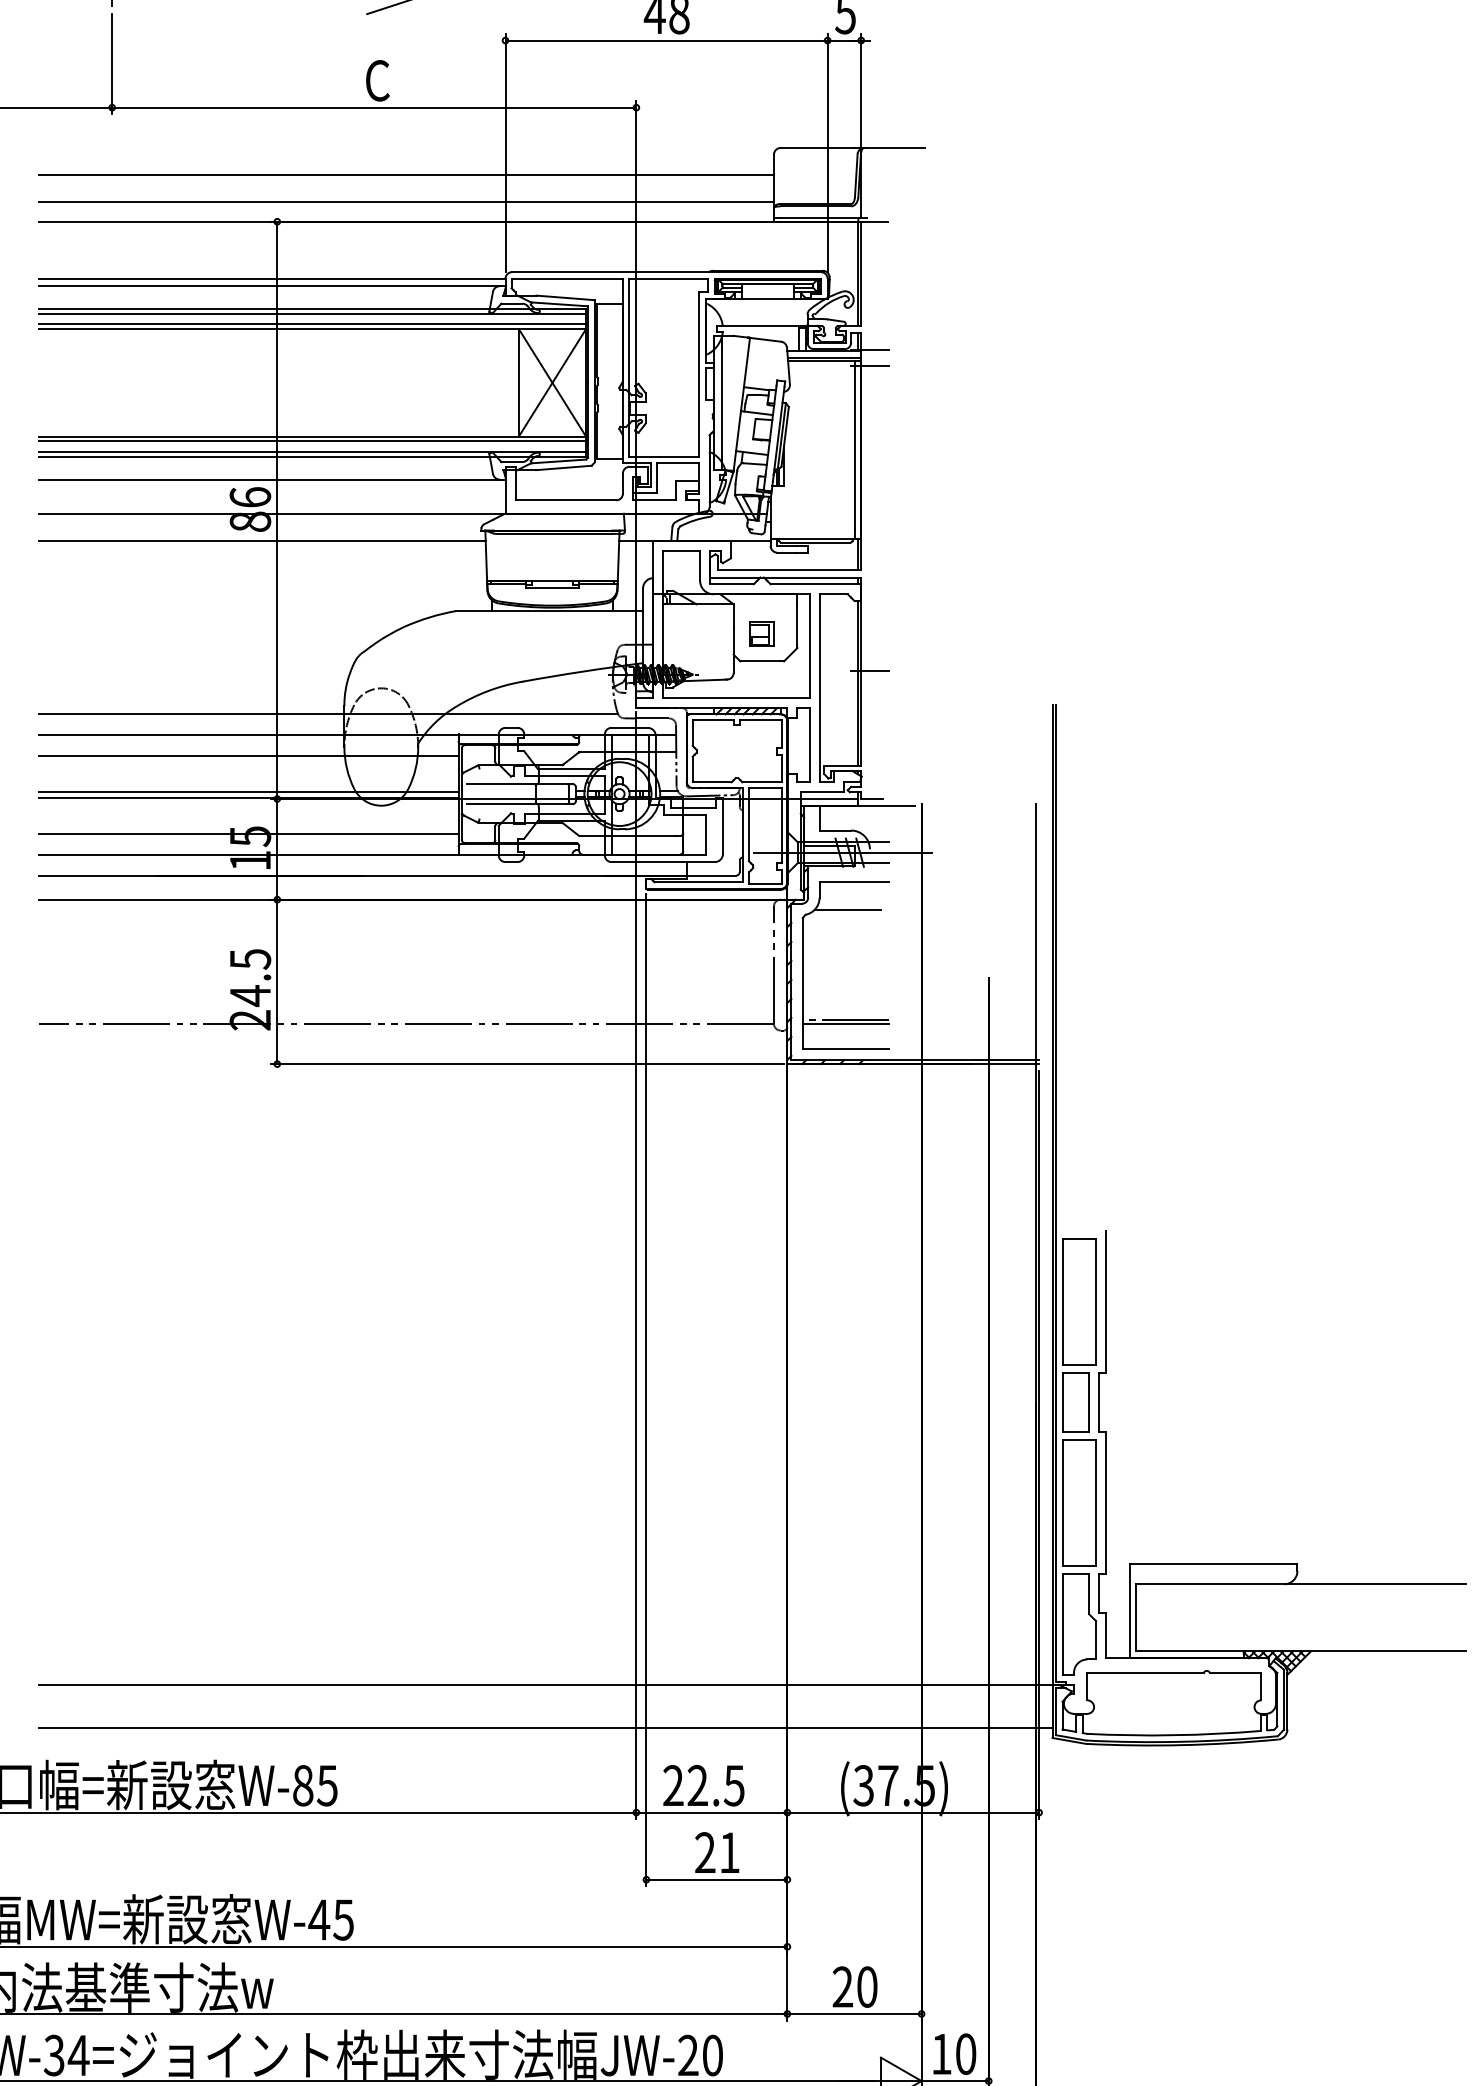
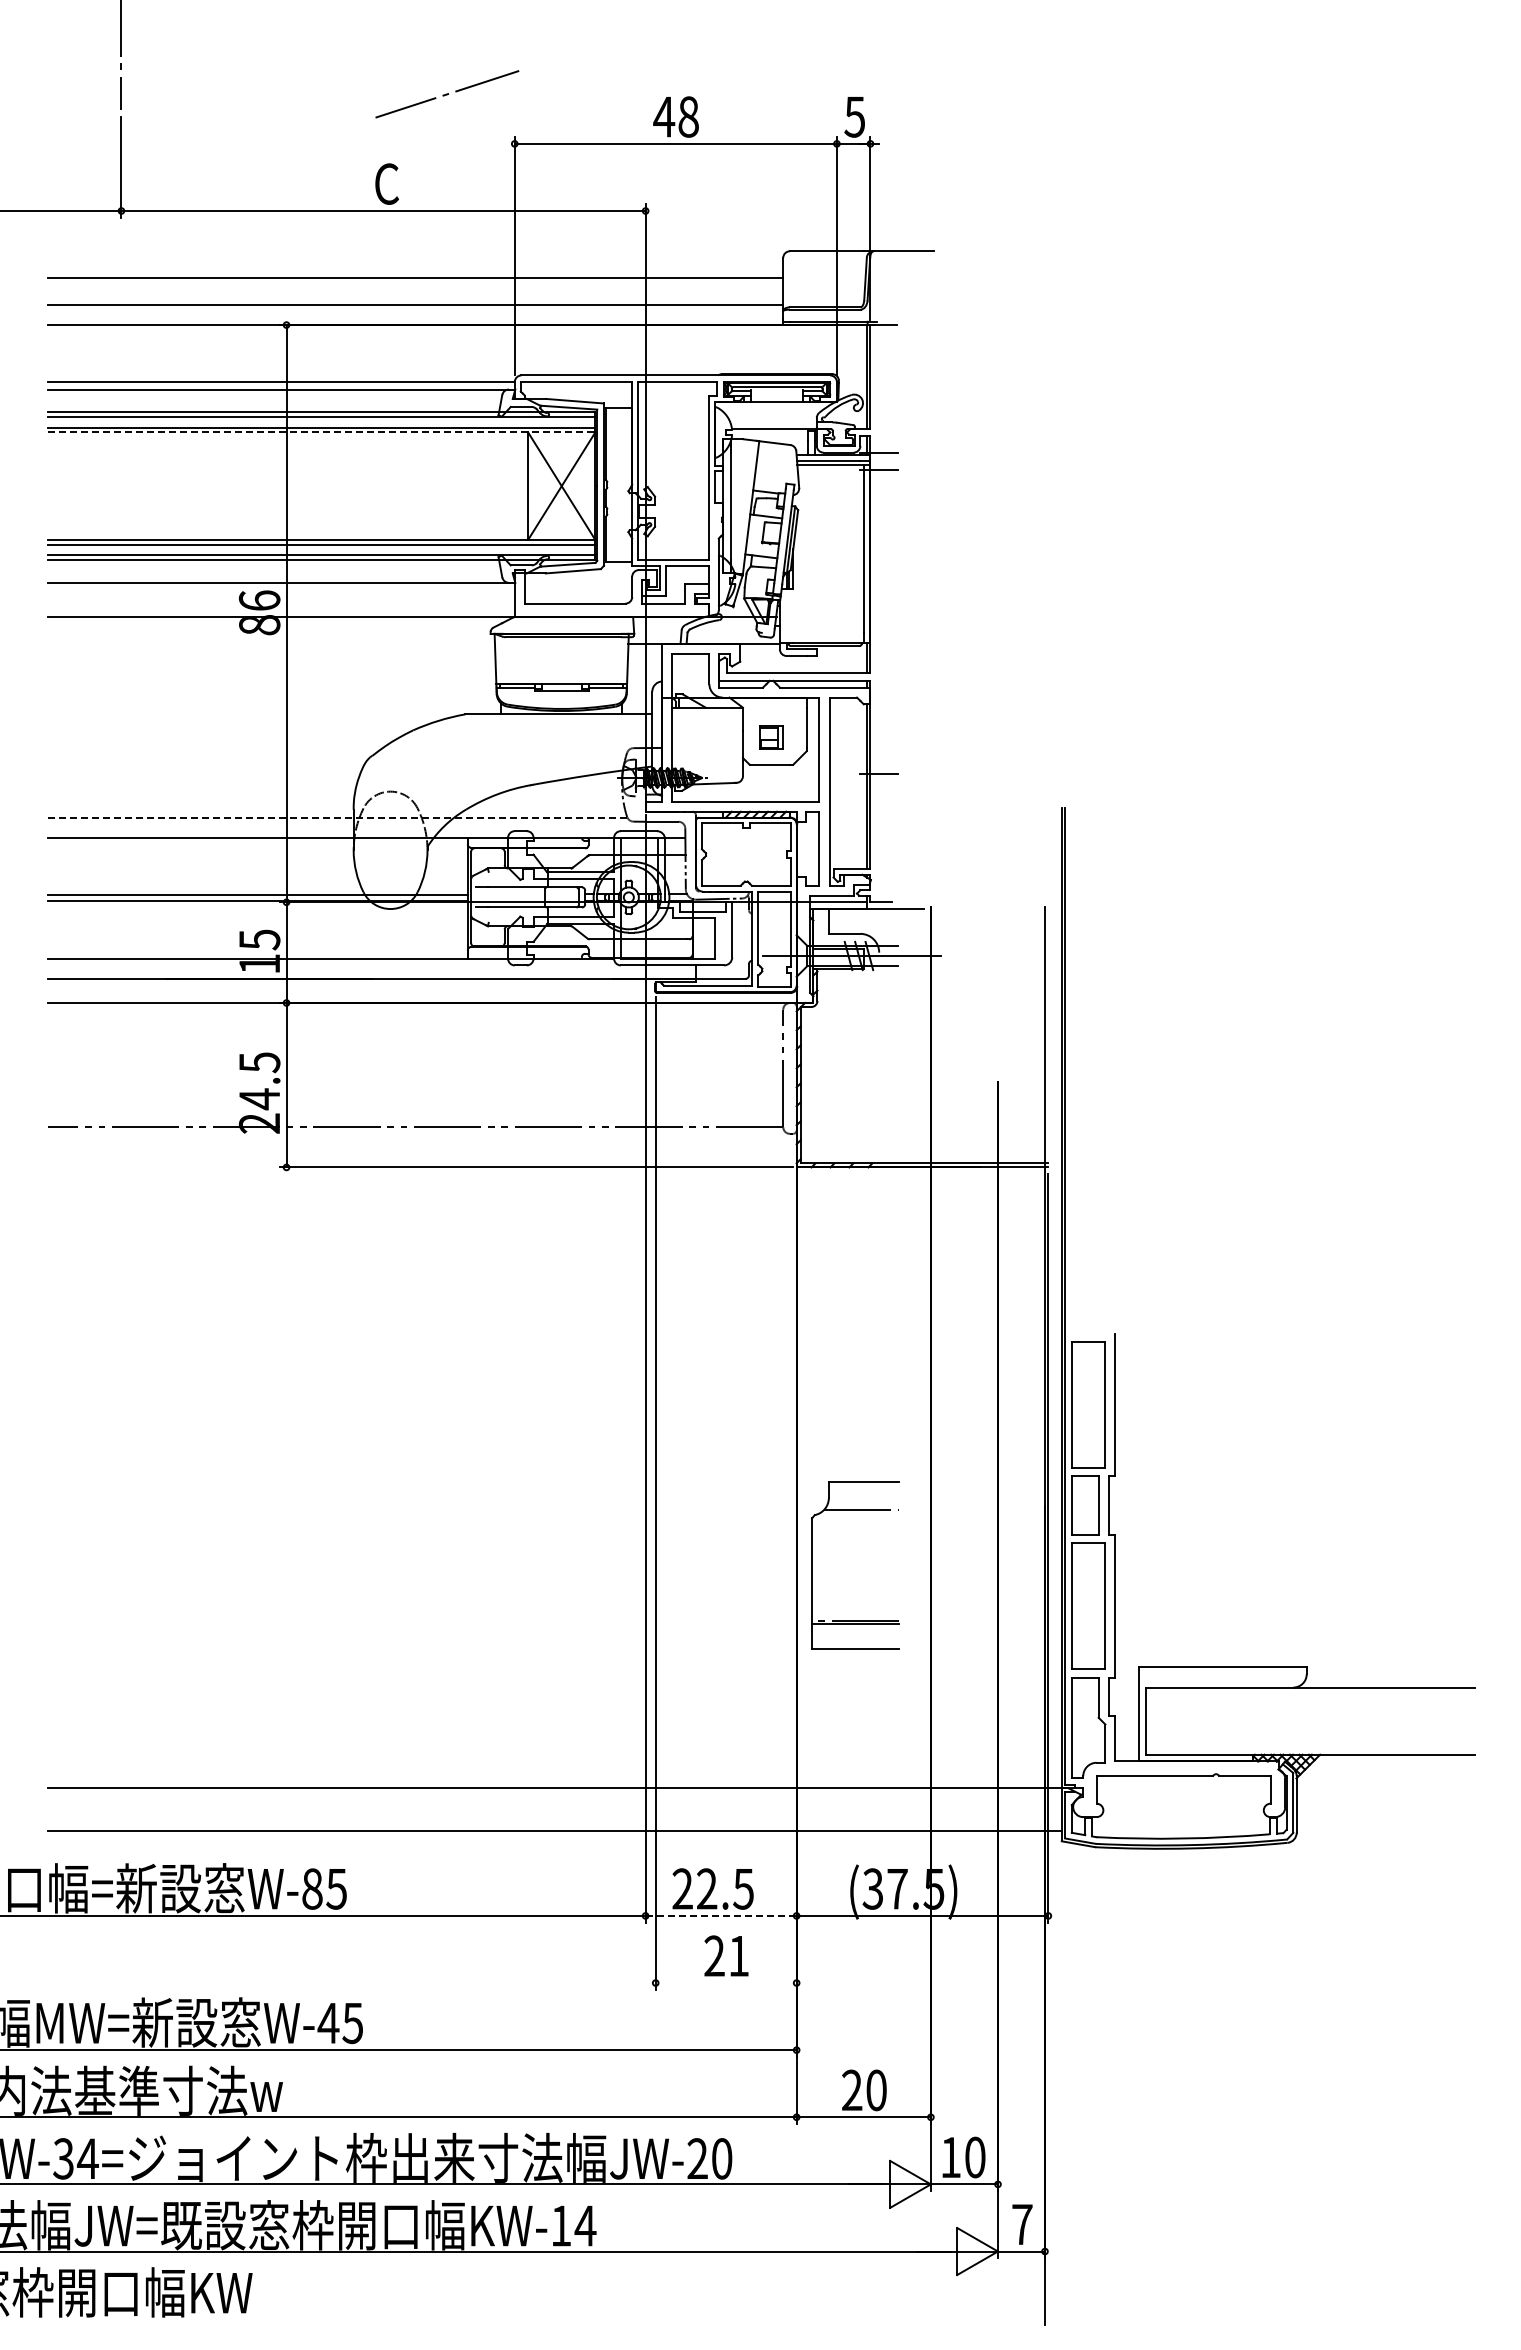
line: (312, 329) -> (321, 432), solid -> dashed
line: (262, 540) -> (271, 643), removed
line: (328, 714) -> (337, 817), solid -> dashed
line: (248, 756) -> (257, 859), removed
line: (248, 833) -> (257, 936), removed
part: (803, 965) -> (812, 1565), moved
line: (712, 1812) -> (721, 1915), solid -> dashed
line: (716, 1880) -> (725, 1983), removed

